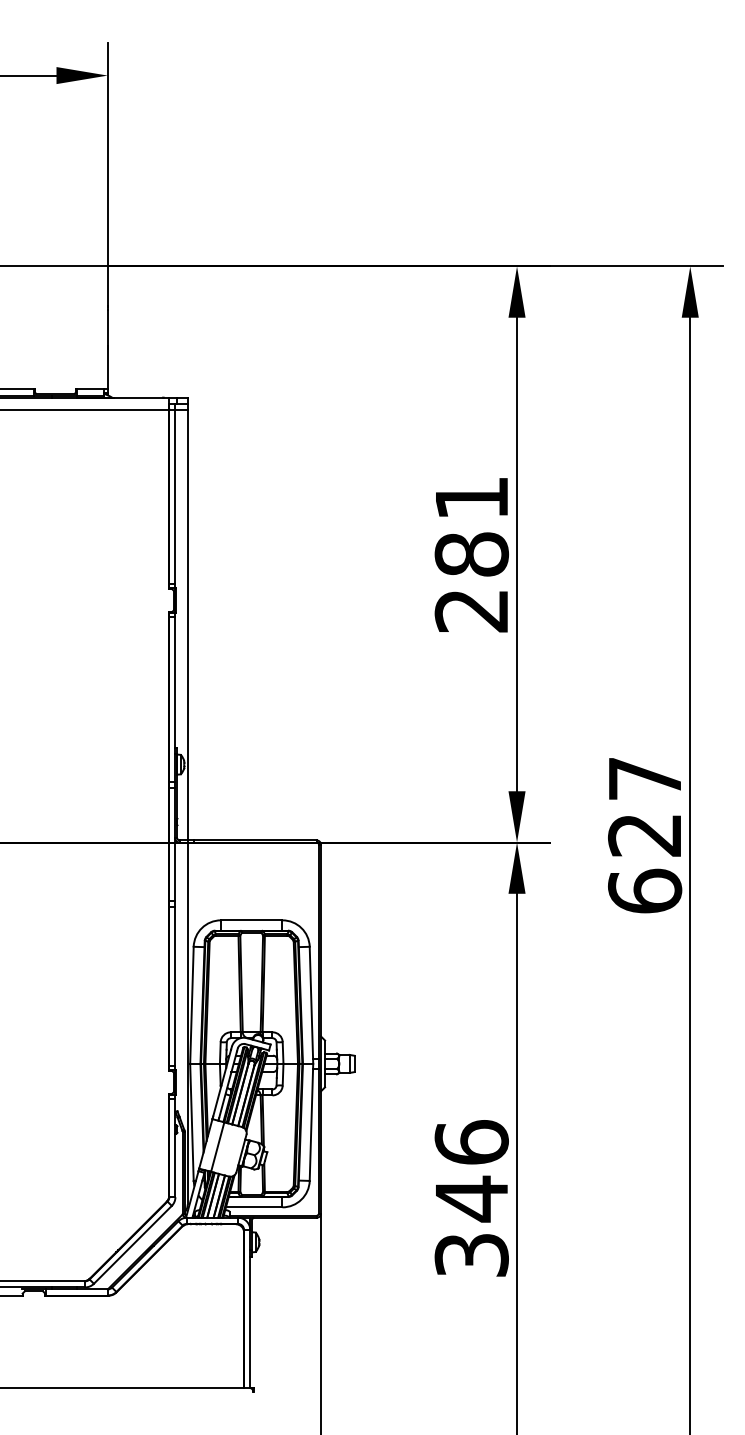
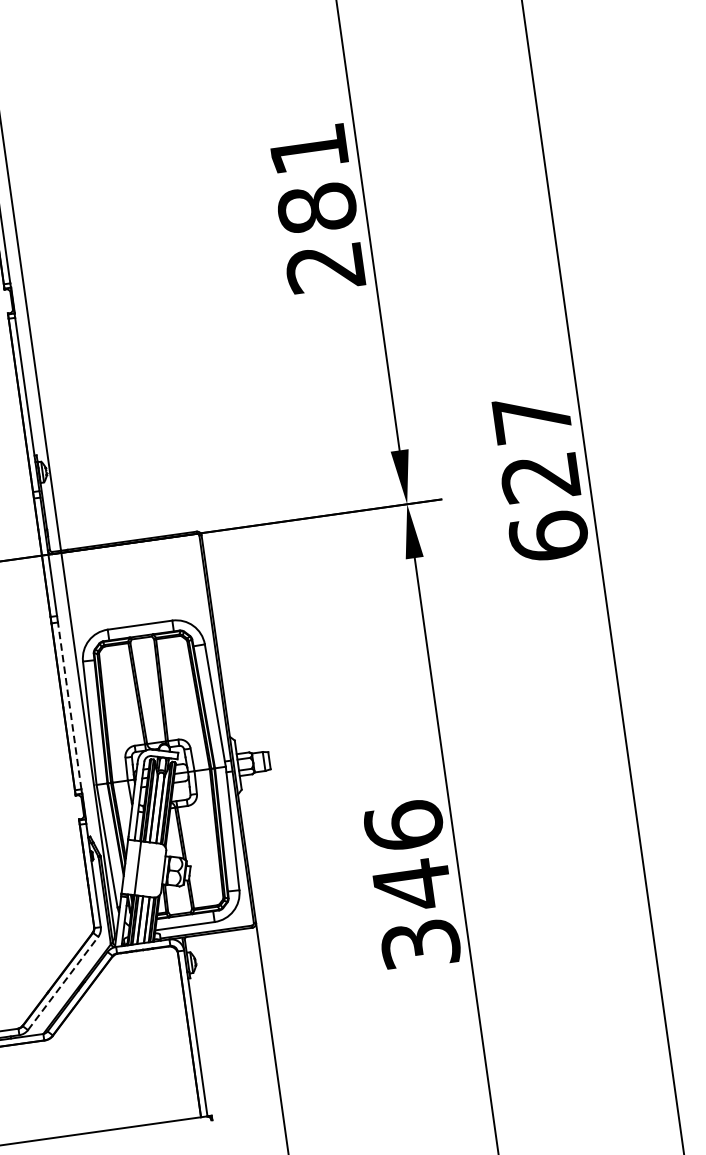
line: (175, 986) -> (69, 705), solid -> dashed
line: (133, 1244) -> (63, 983), solid -> dashed

